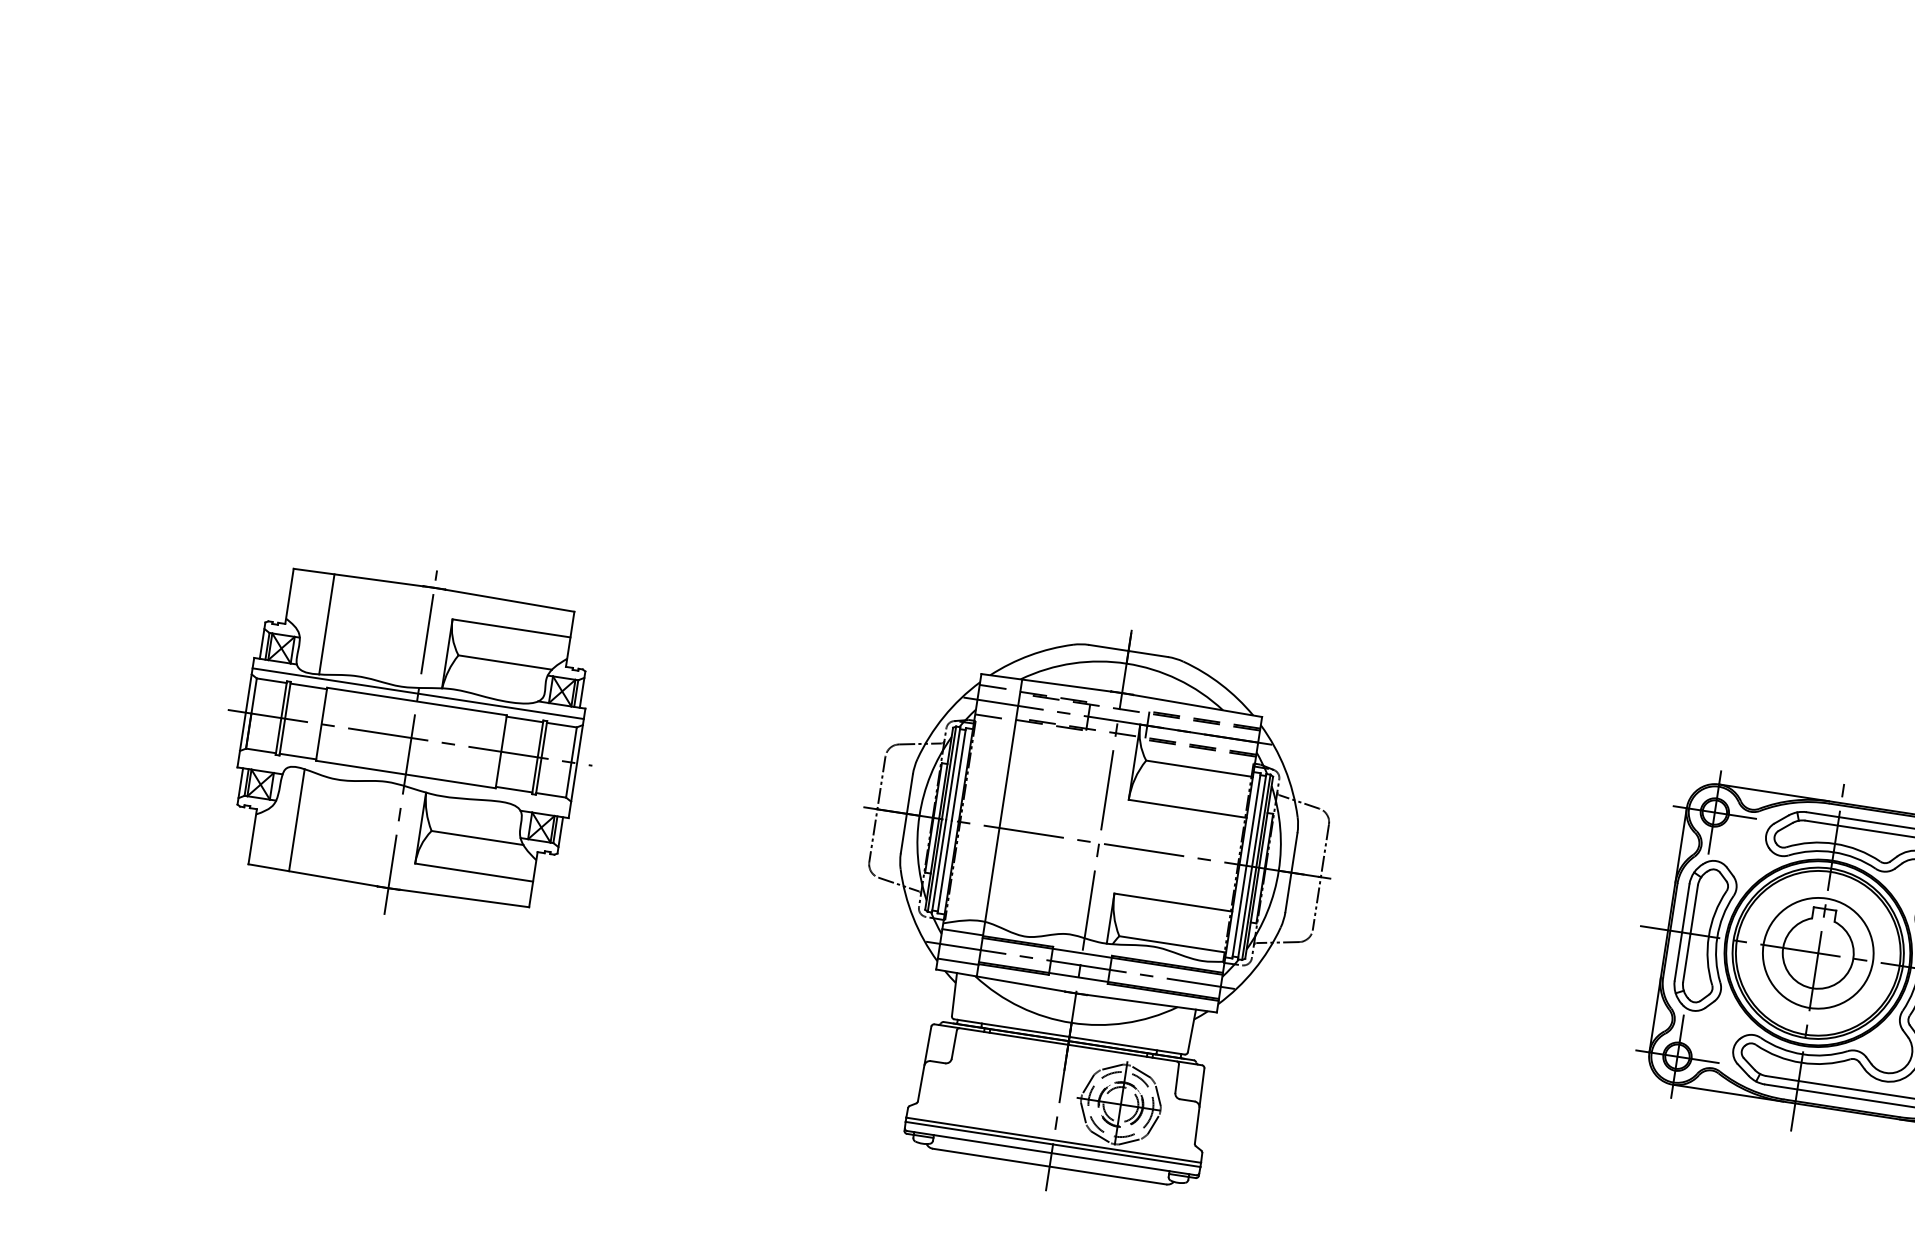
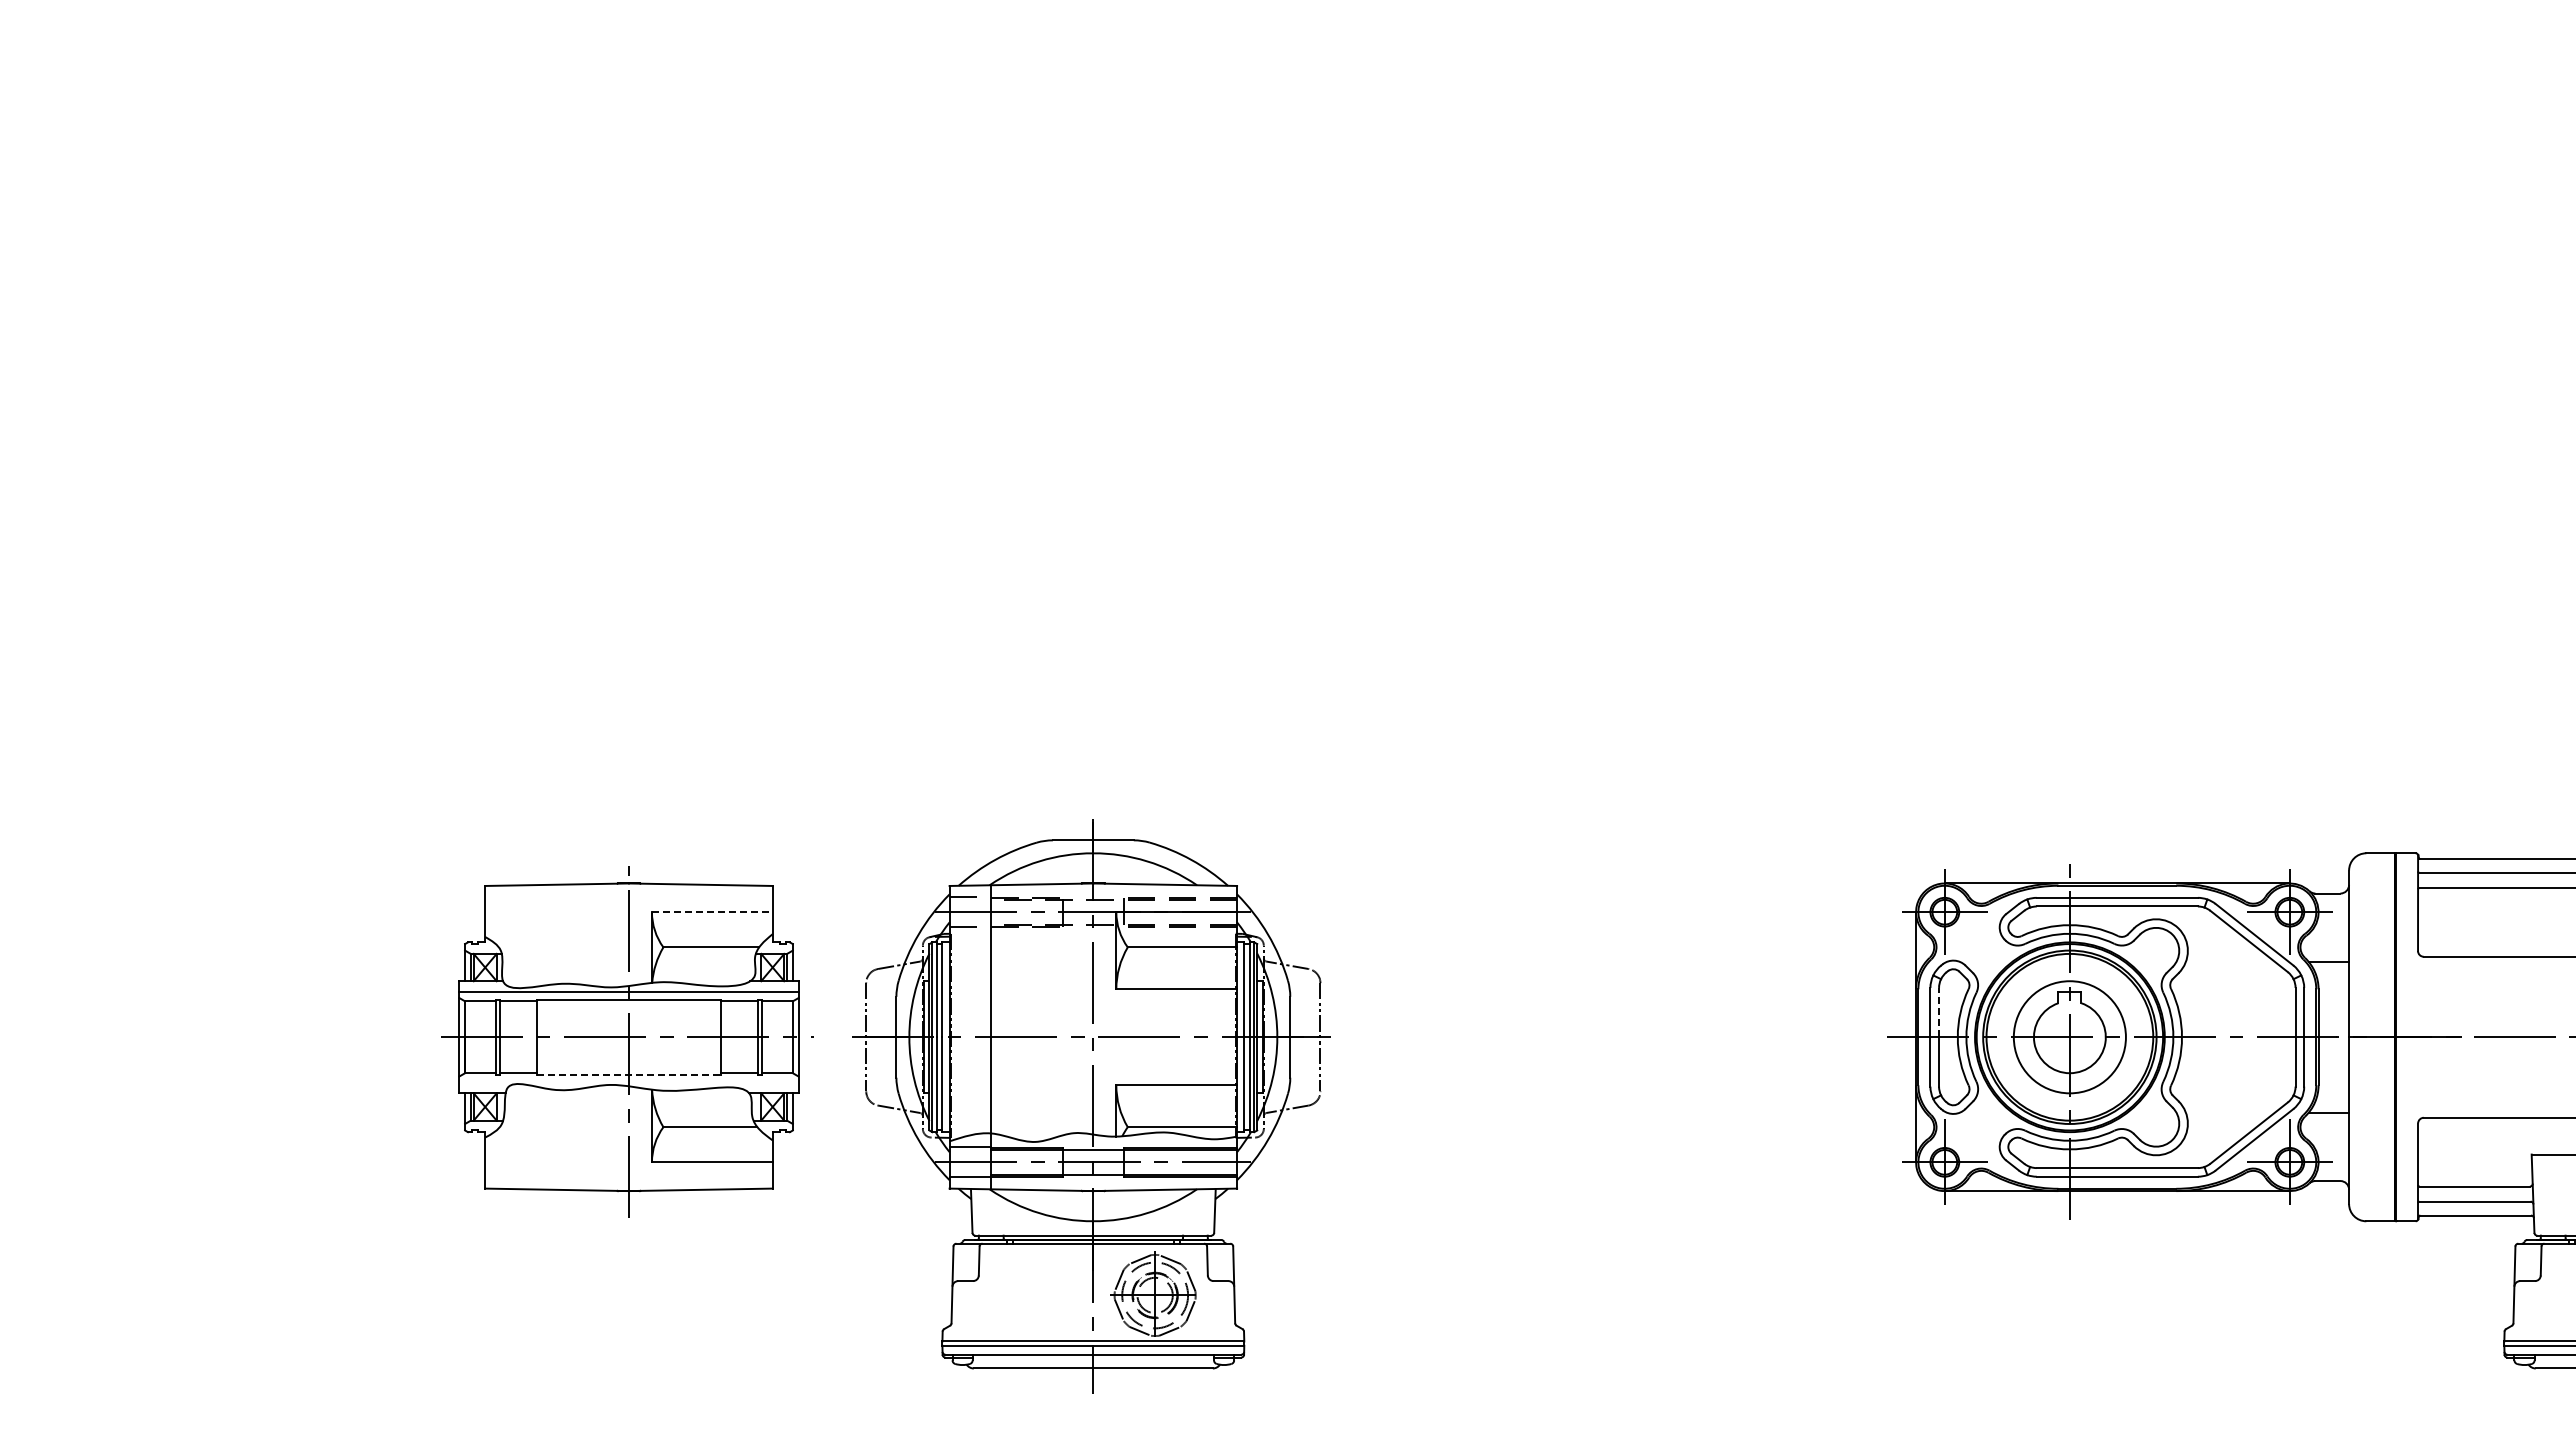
line: (326, 624) -> (526, 936), removed
line: (511, 628) -> (712, 912), solid -> dashed
line: (405, 774) -> (628, 1074), solid -> dashed
line: (296, 819) -> (526, 1136), removed
line: (1694, 909) -> (1939, 1012), solid -> dashed
part: (1087, 910) -> (1091, 1106), moved

